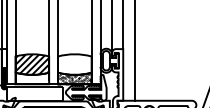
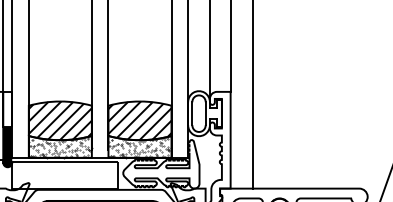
hatch: (74, 64) -> (139, 120), added
hatch: (31, 78) -> (58, 146), added

